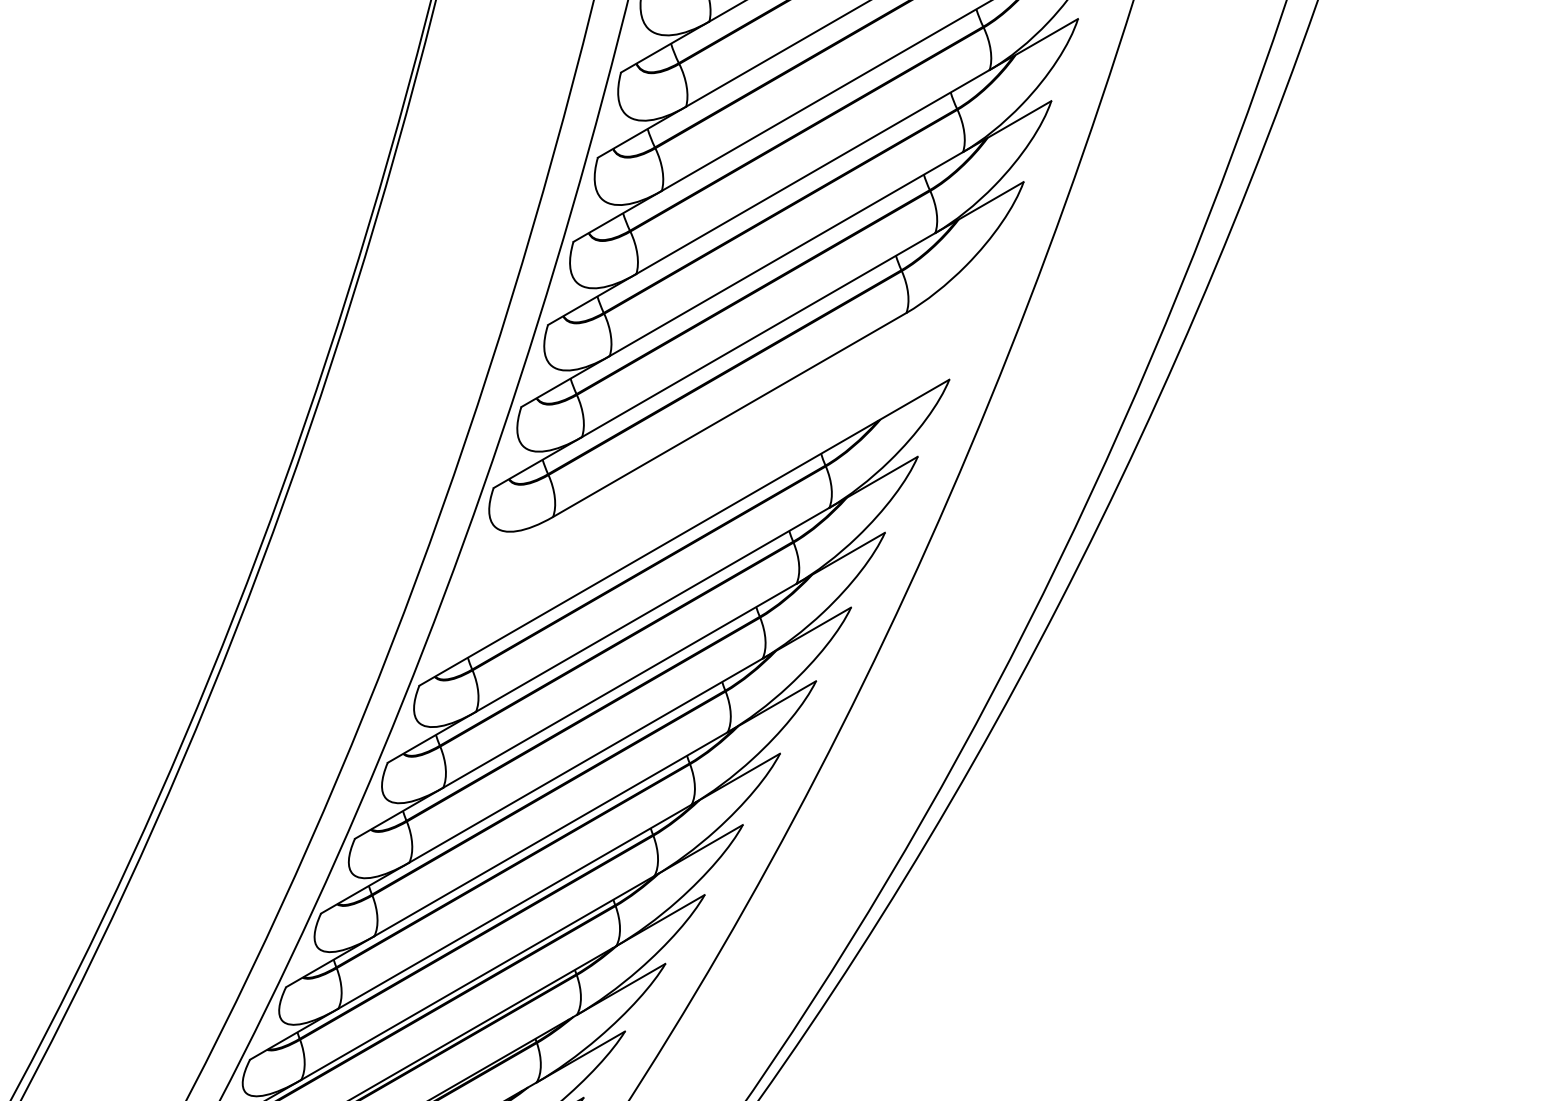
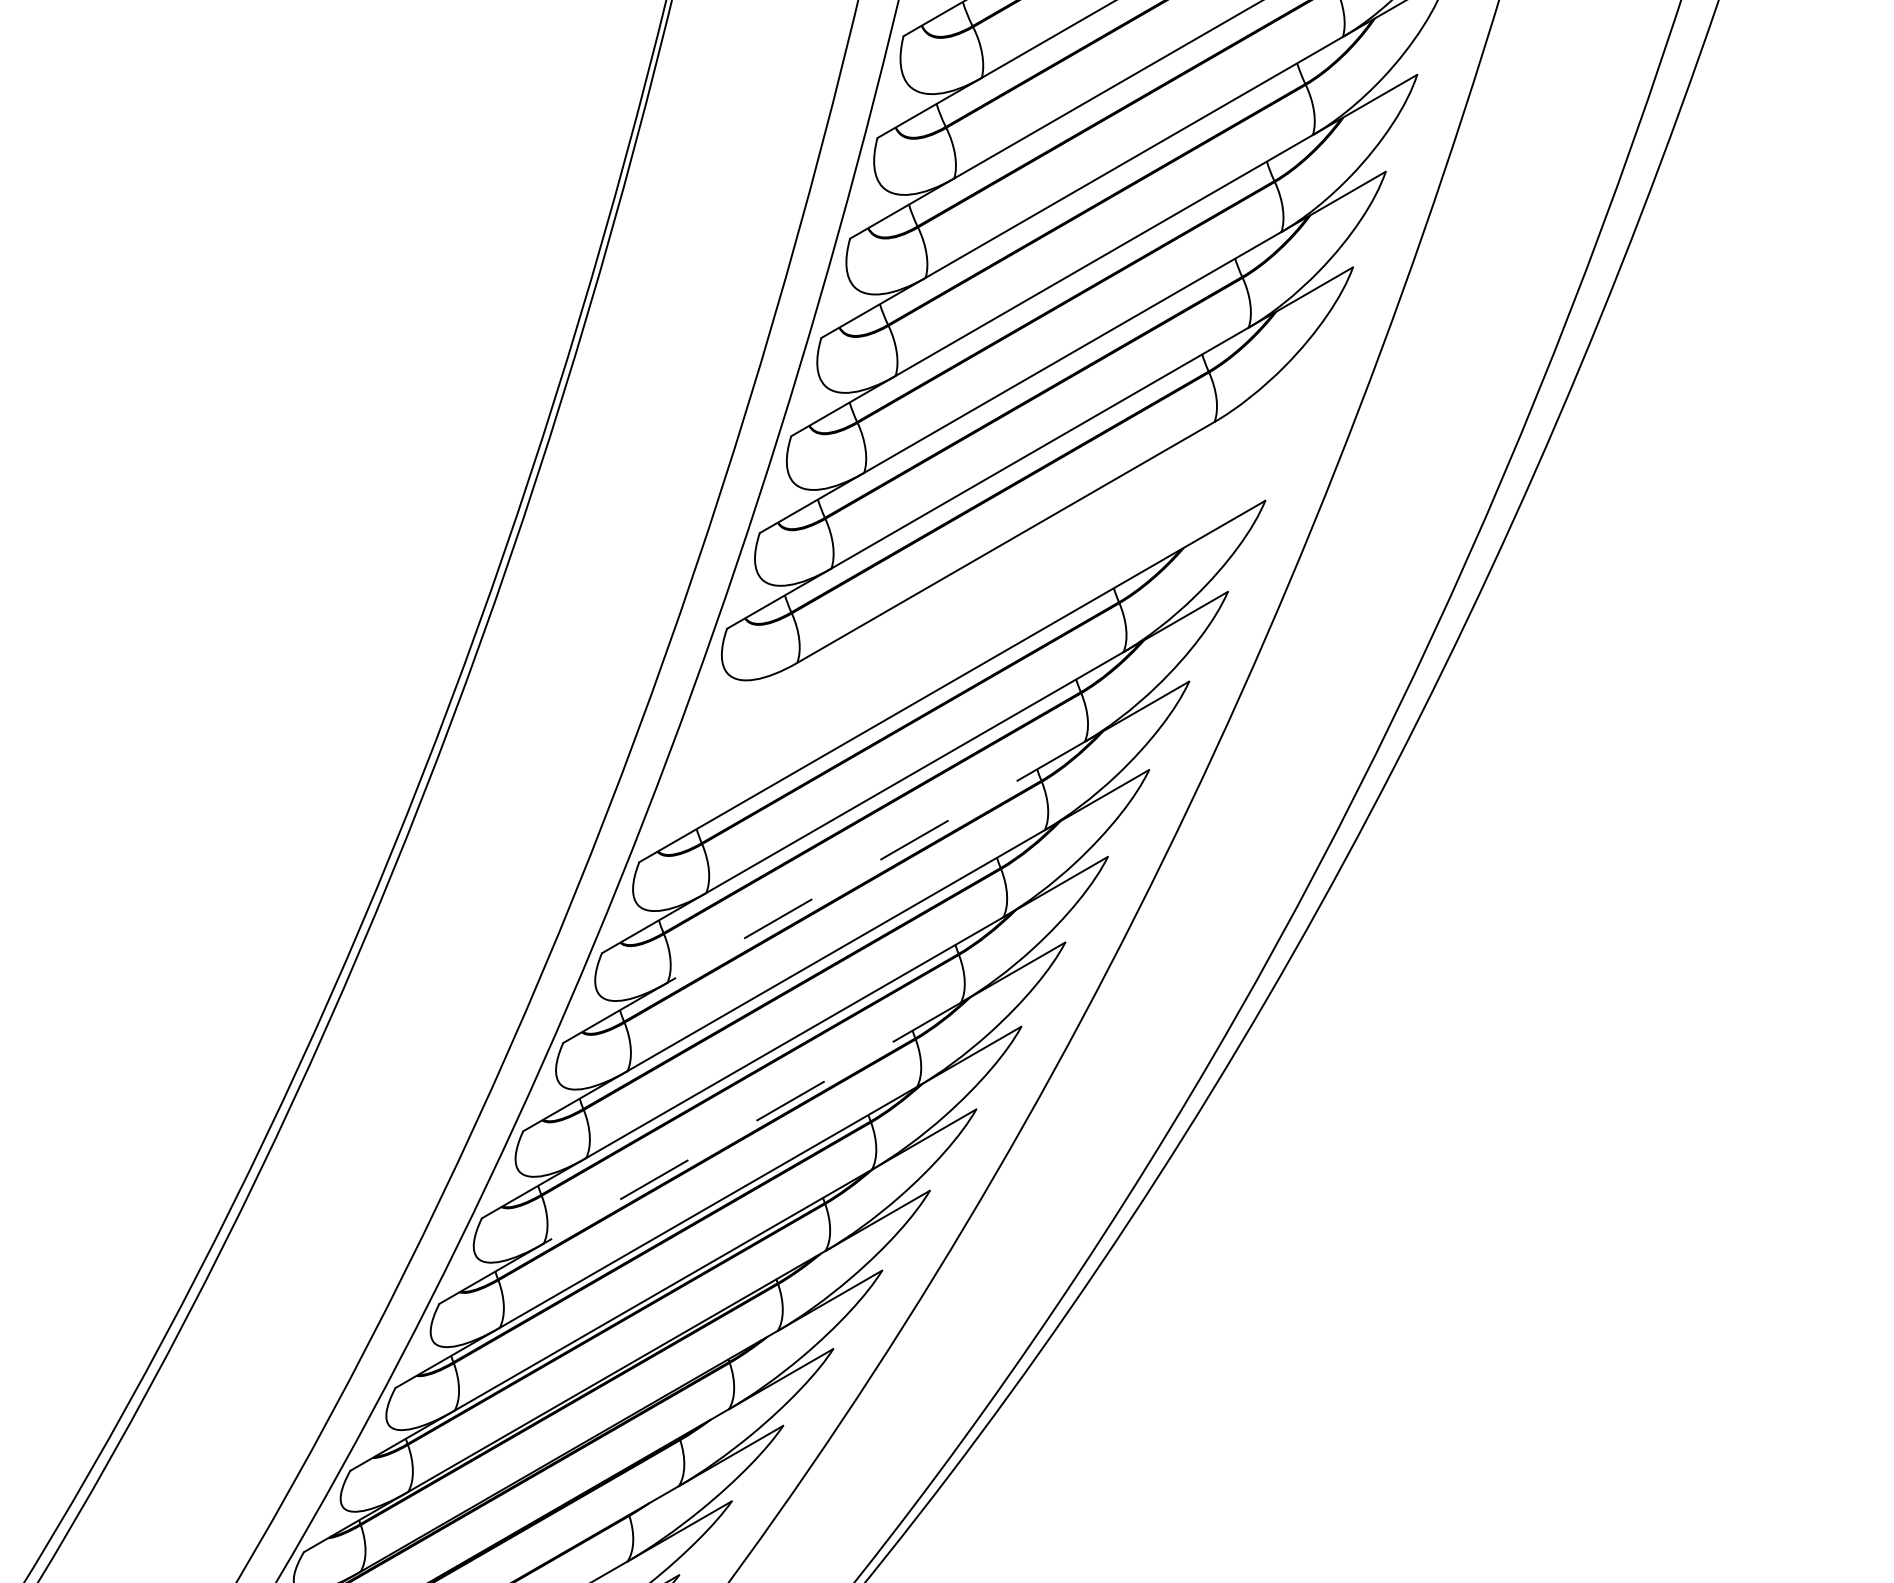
line: (620, 685) -> (876, 862), solid -> dashed
line: (515, 906) -> (752, 1123), solid -> dashed

